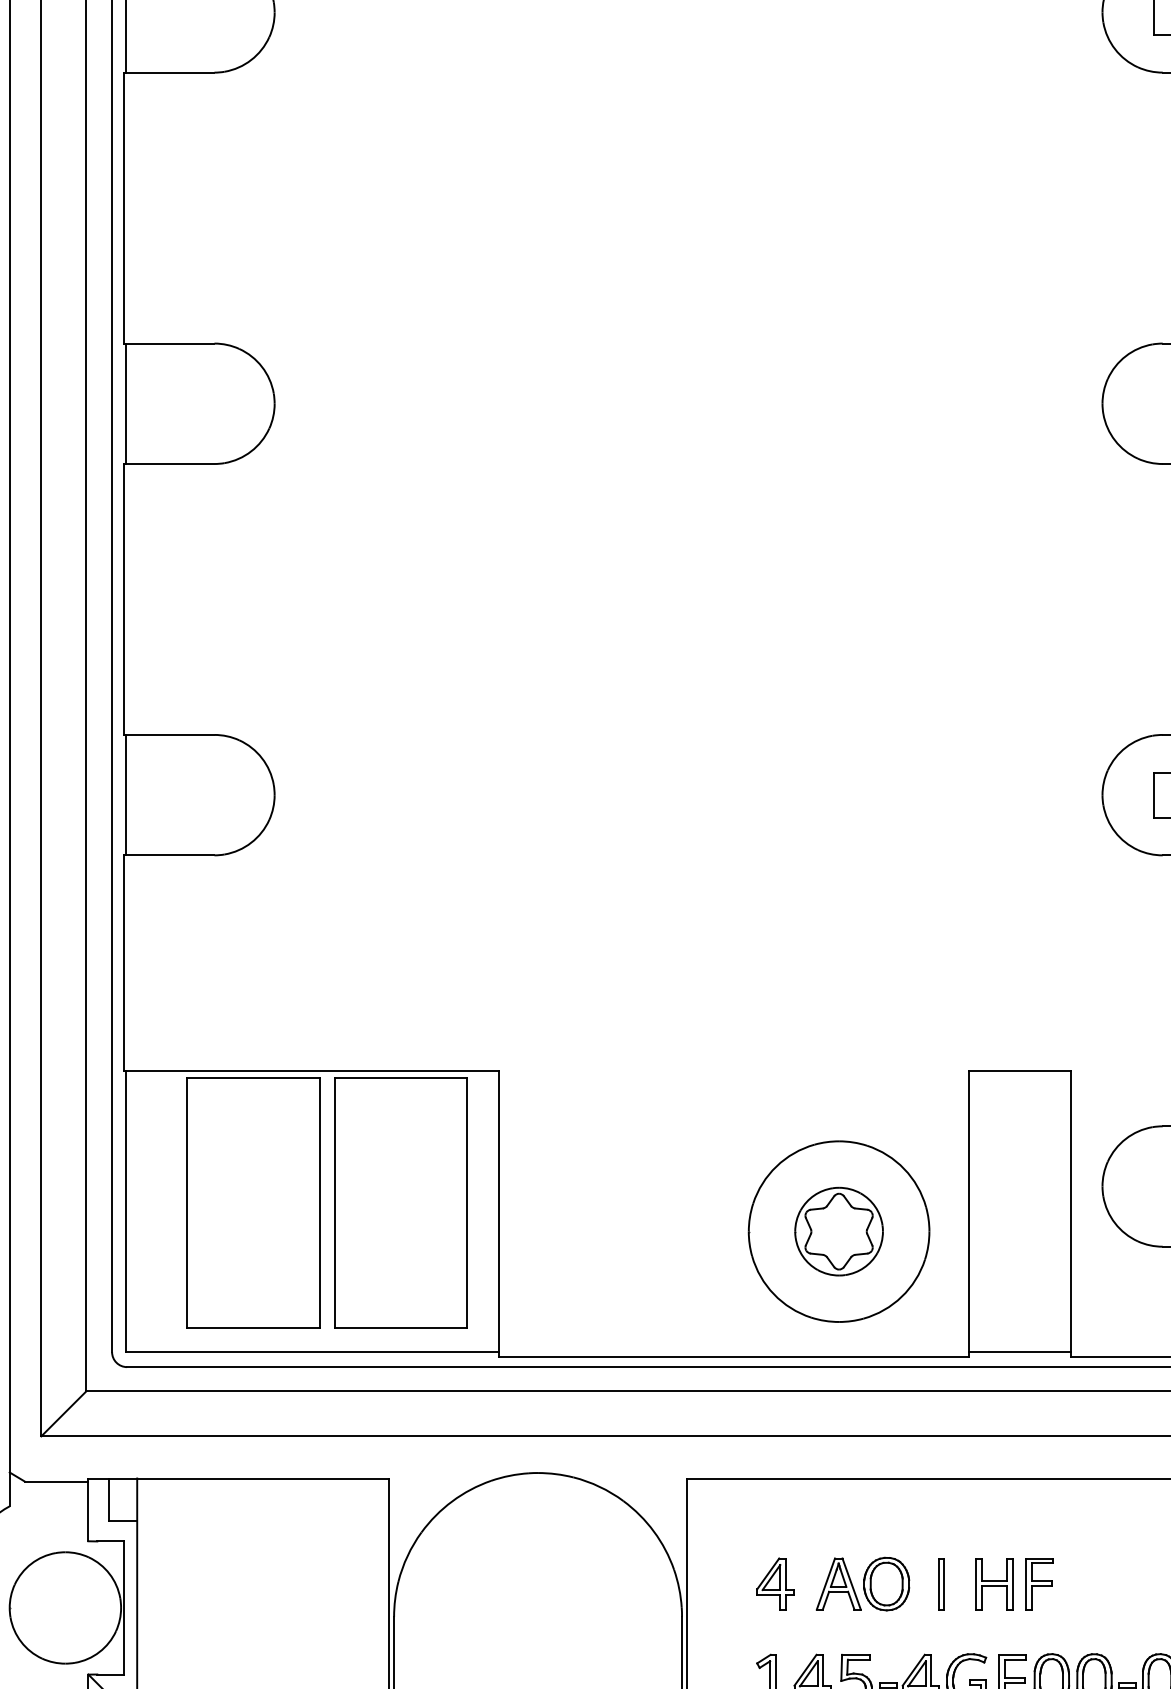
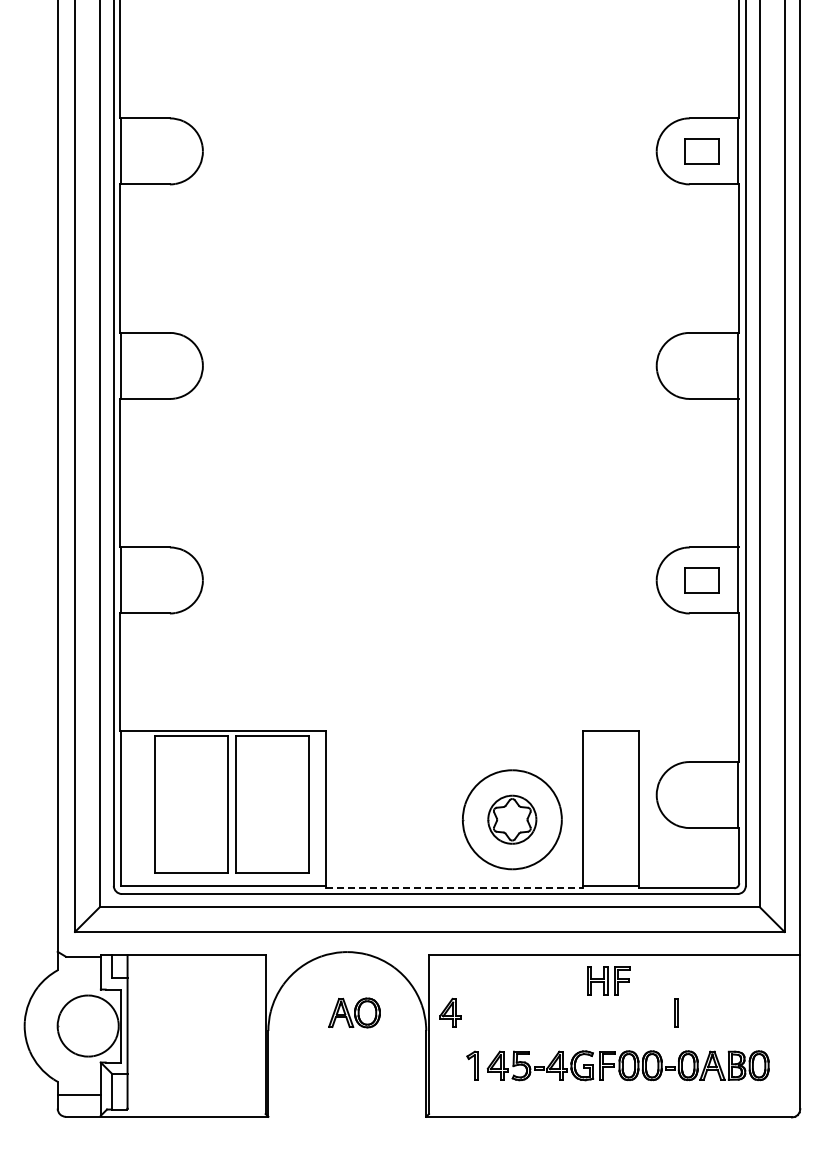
line: (733, 1357) -> (454, 888), solid -> dashed
part: (775, 1583) -> (450, 1012), moved
part: (863, 1583) -> (354, 1012), moved
line: (939, 1583) -> (675, 1012), moved
part: (1014, 1583) -> (608, 980), moved

